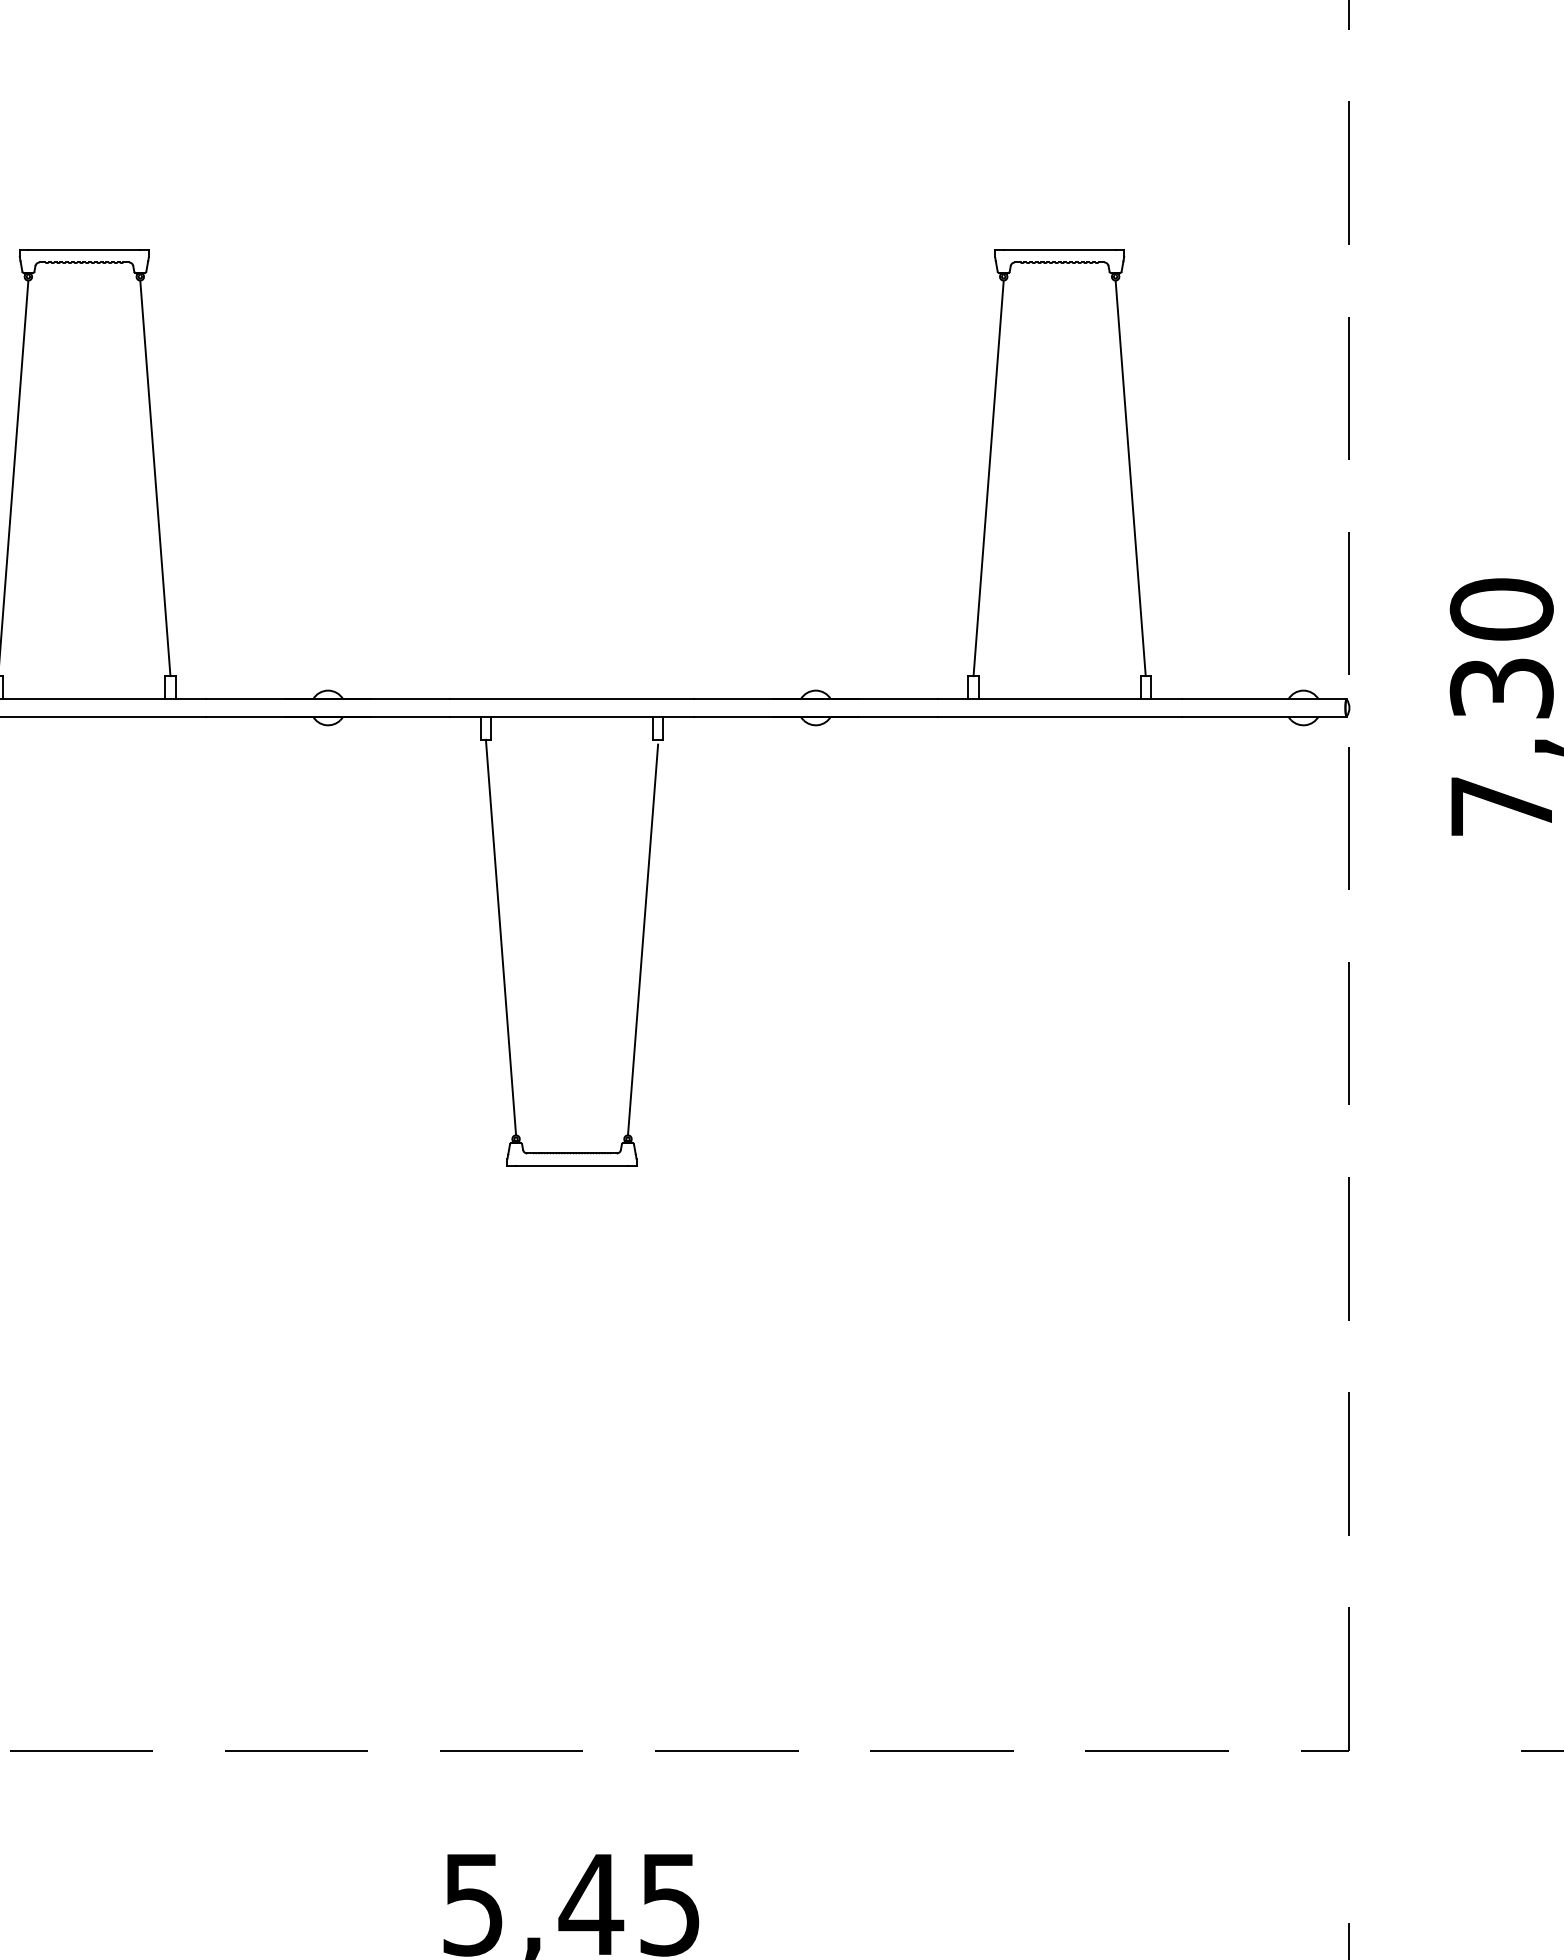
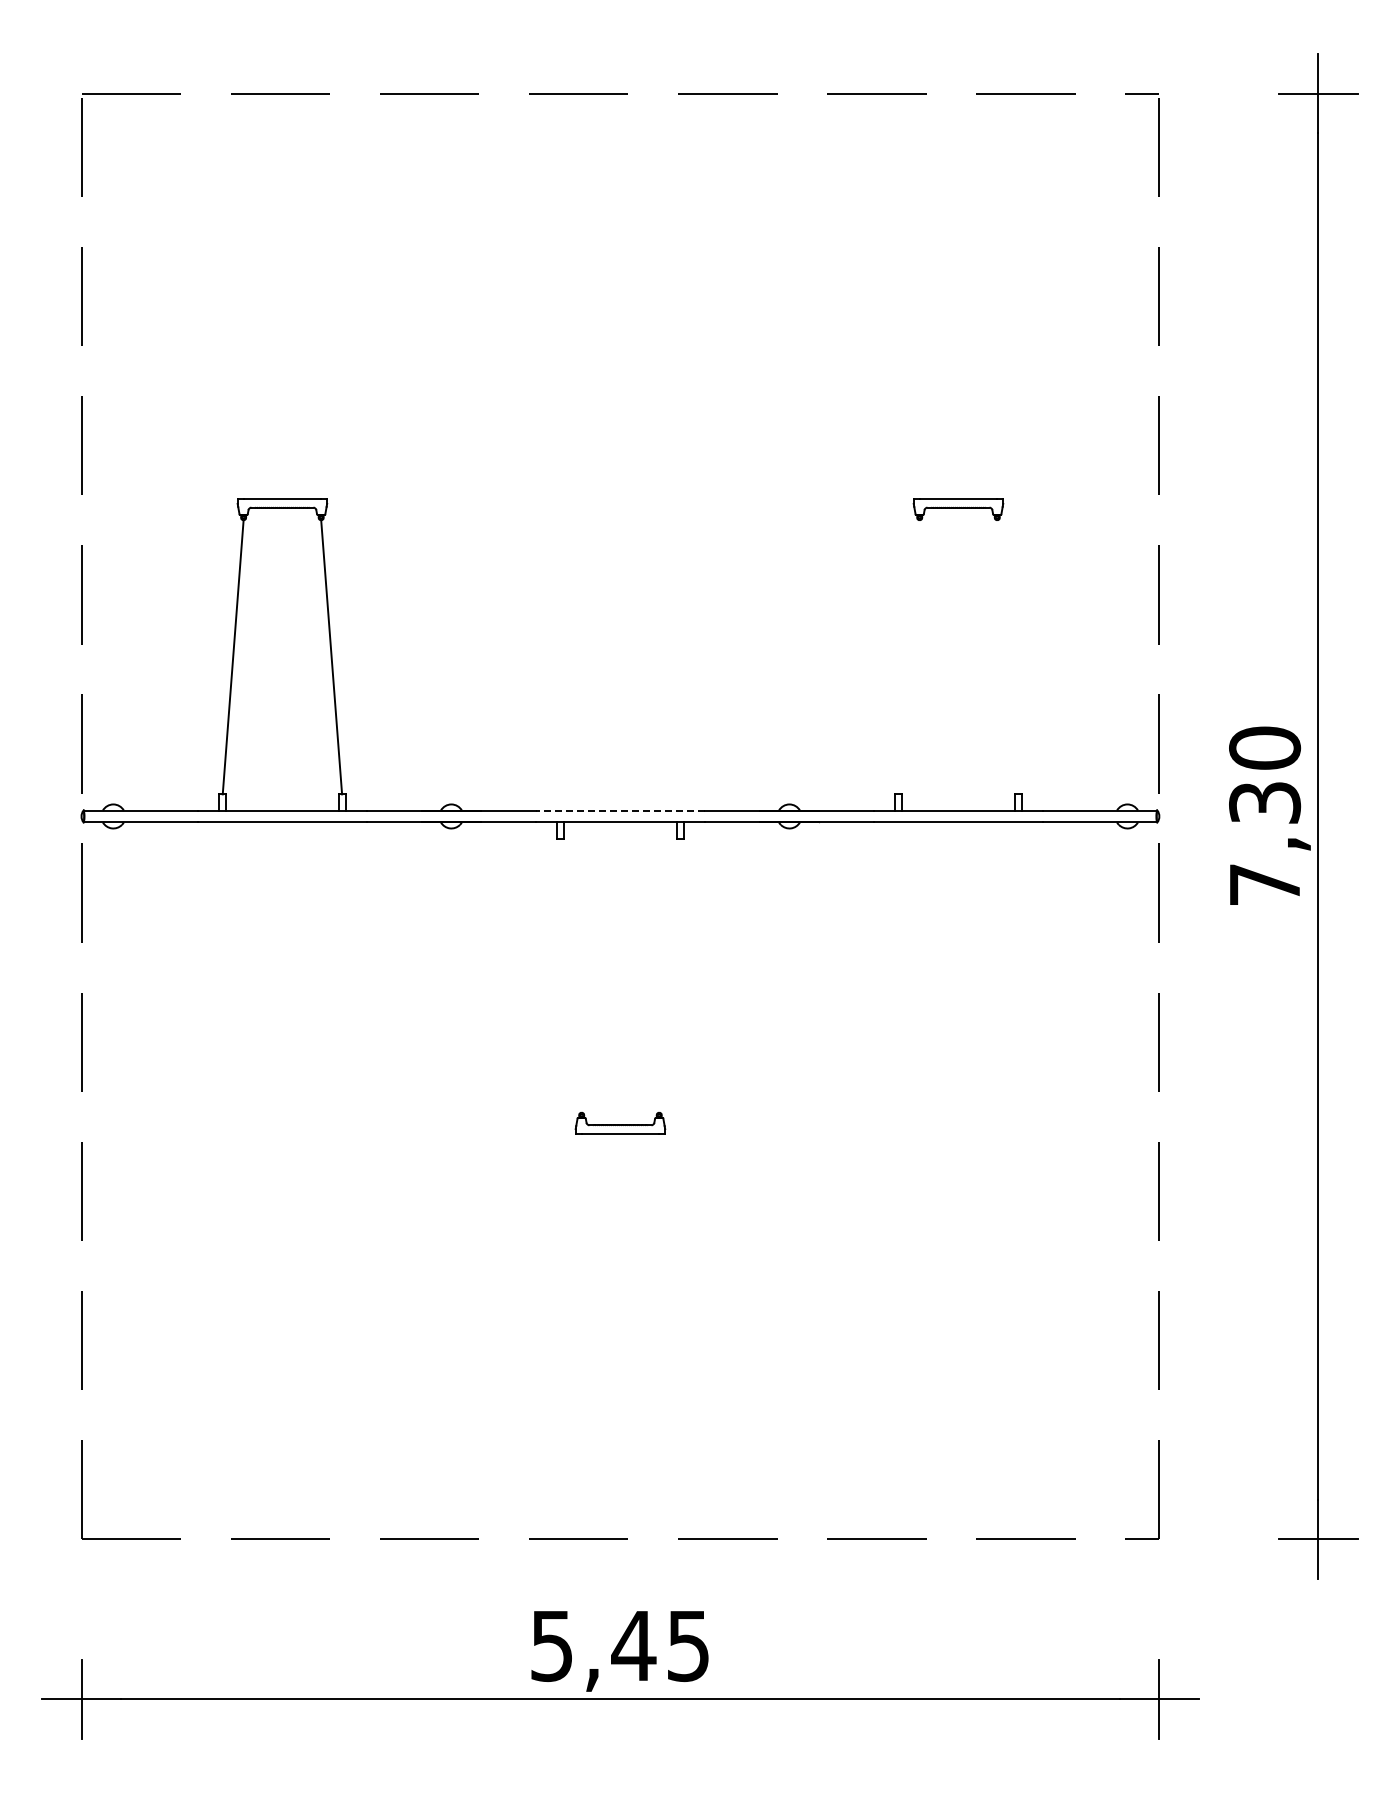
line: (987, 478) -> (908, 657), removed
line: (1130, 478) -> (1007, 657), removed
line: (572, 699) -> (620, 810), solid -> dashed
line: (499, 937) -> (570, 975), removed
line: (642, 938) -> (669, 976), removed

